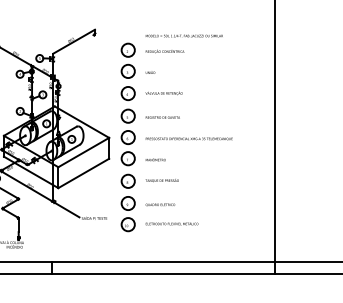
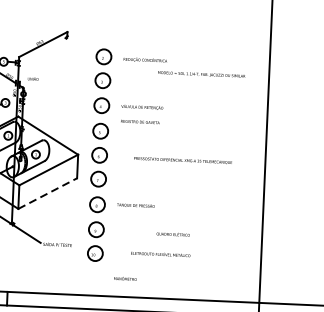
text: (183, 35) -> (200, 73), moved
text: (150, 72) -> (33, 78), moved
text: (162, 117) -> (139, 121), moved
text: (188, 138) -> (182, 159), moved
text: (155, 159) -> (125, 278), moved
line: (84, 173) -> (48, 193), solid -> dashed
text: (160, 204) -> (173, 234), moved
text: (171, 223) -> (160, 253), moved

